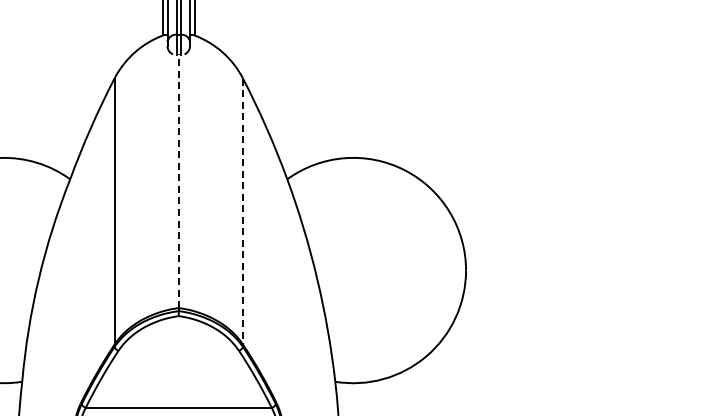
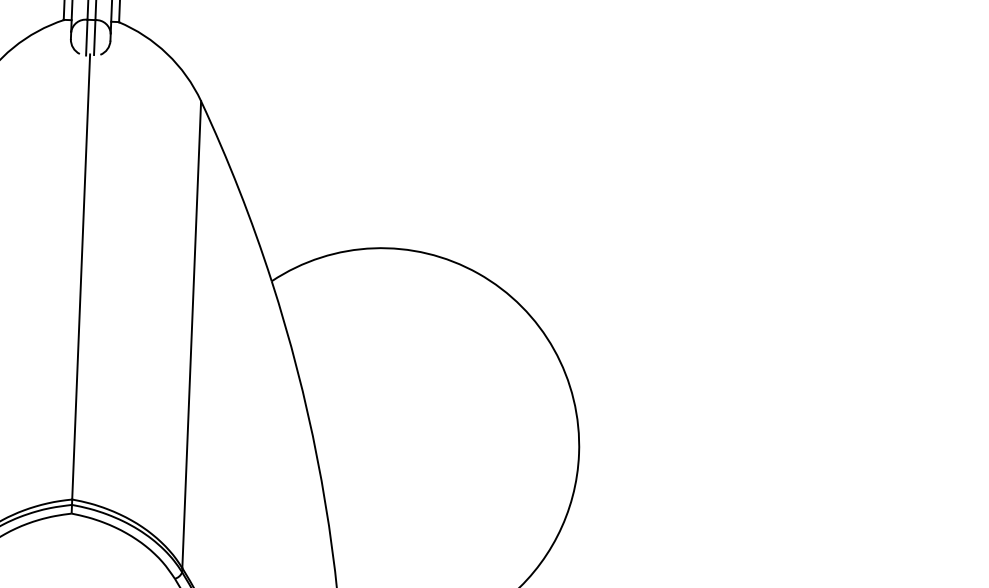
line: (178, 181) -> (80, 277), dashed -> solid
line: (242, 212) -> (190, 336), dashed -> solid

